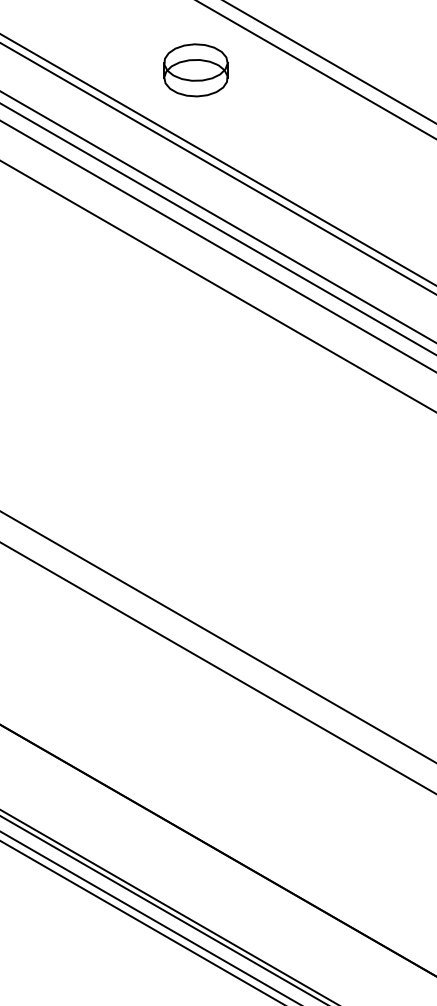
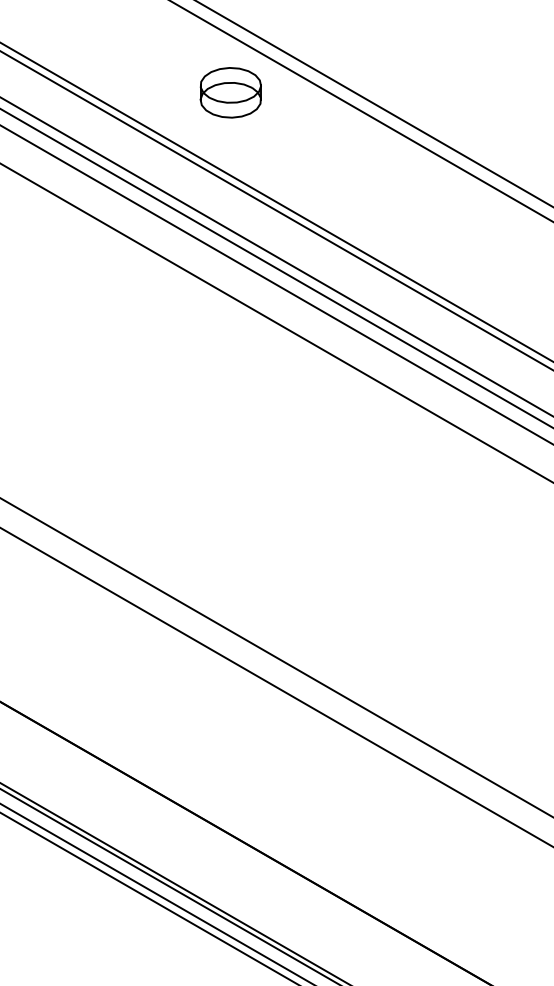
part: (195, 70) -> (230, 92), moved

